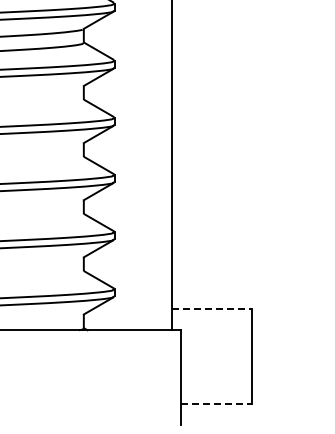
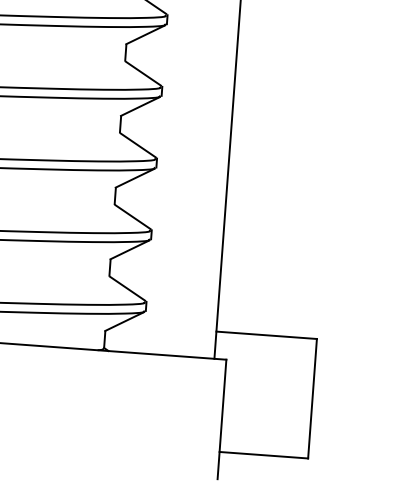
line: (212, 308) -> (267, 335), dashed -> solid
line: (217, 403) -> (264, 454), dashed -> solid

